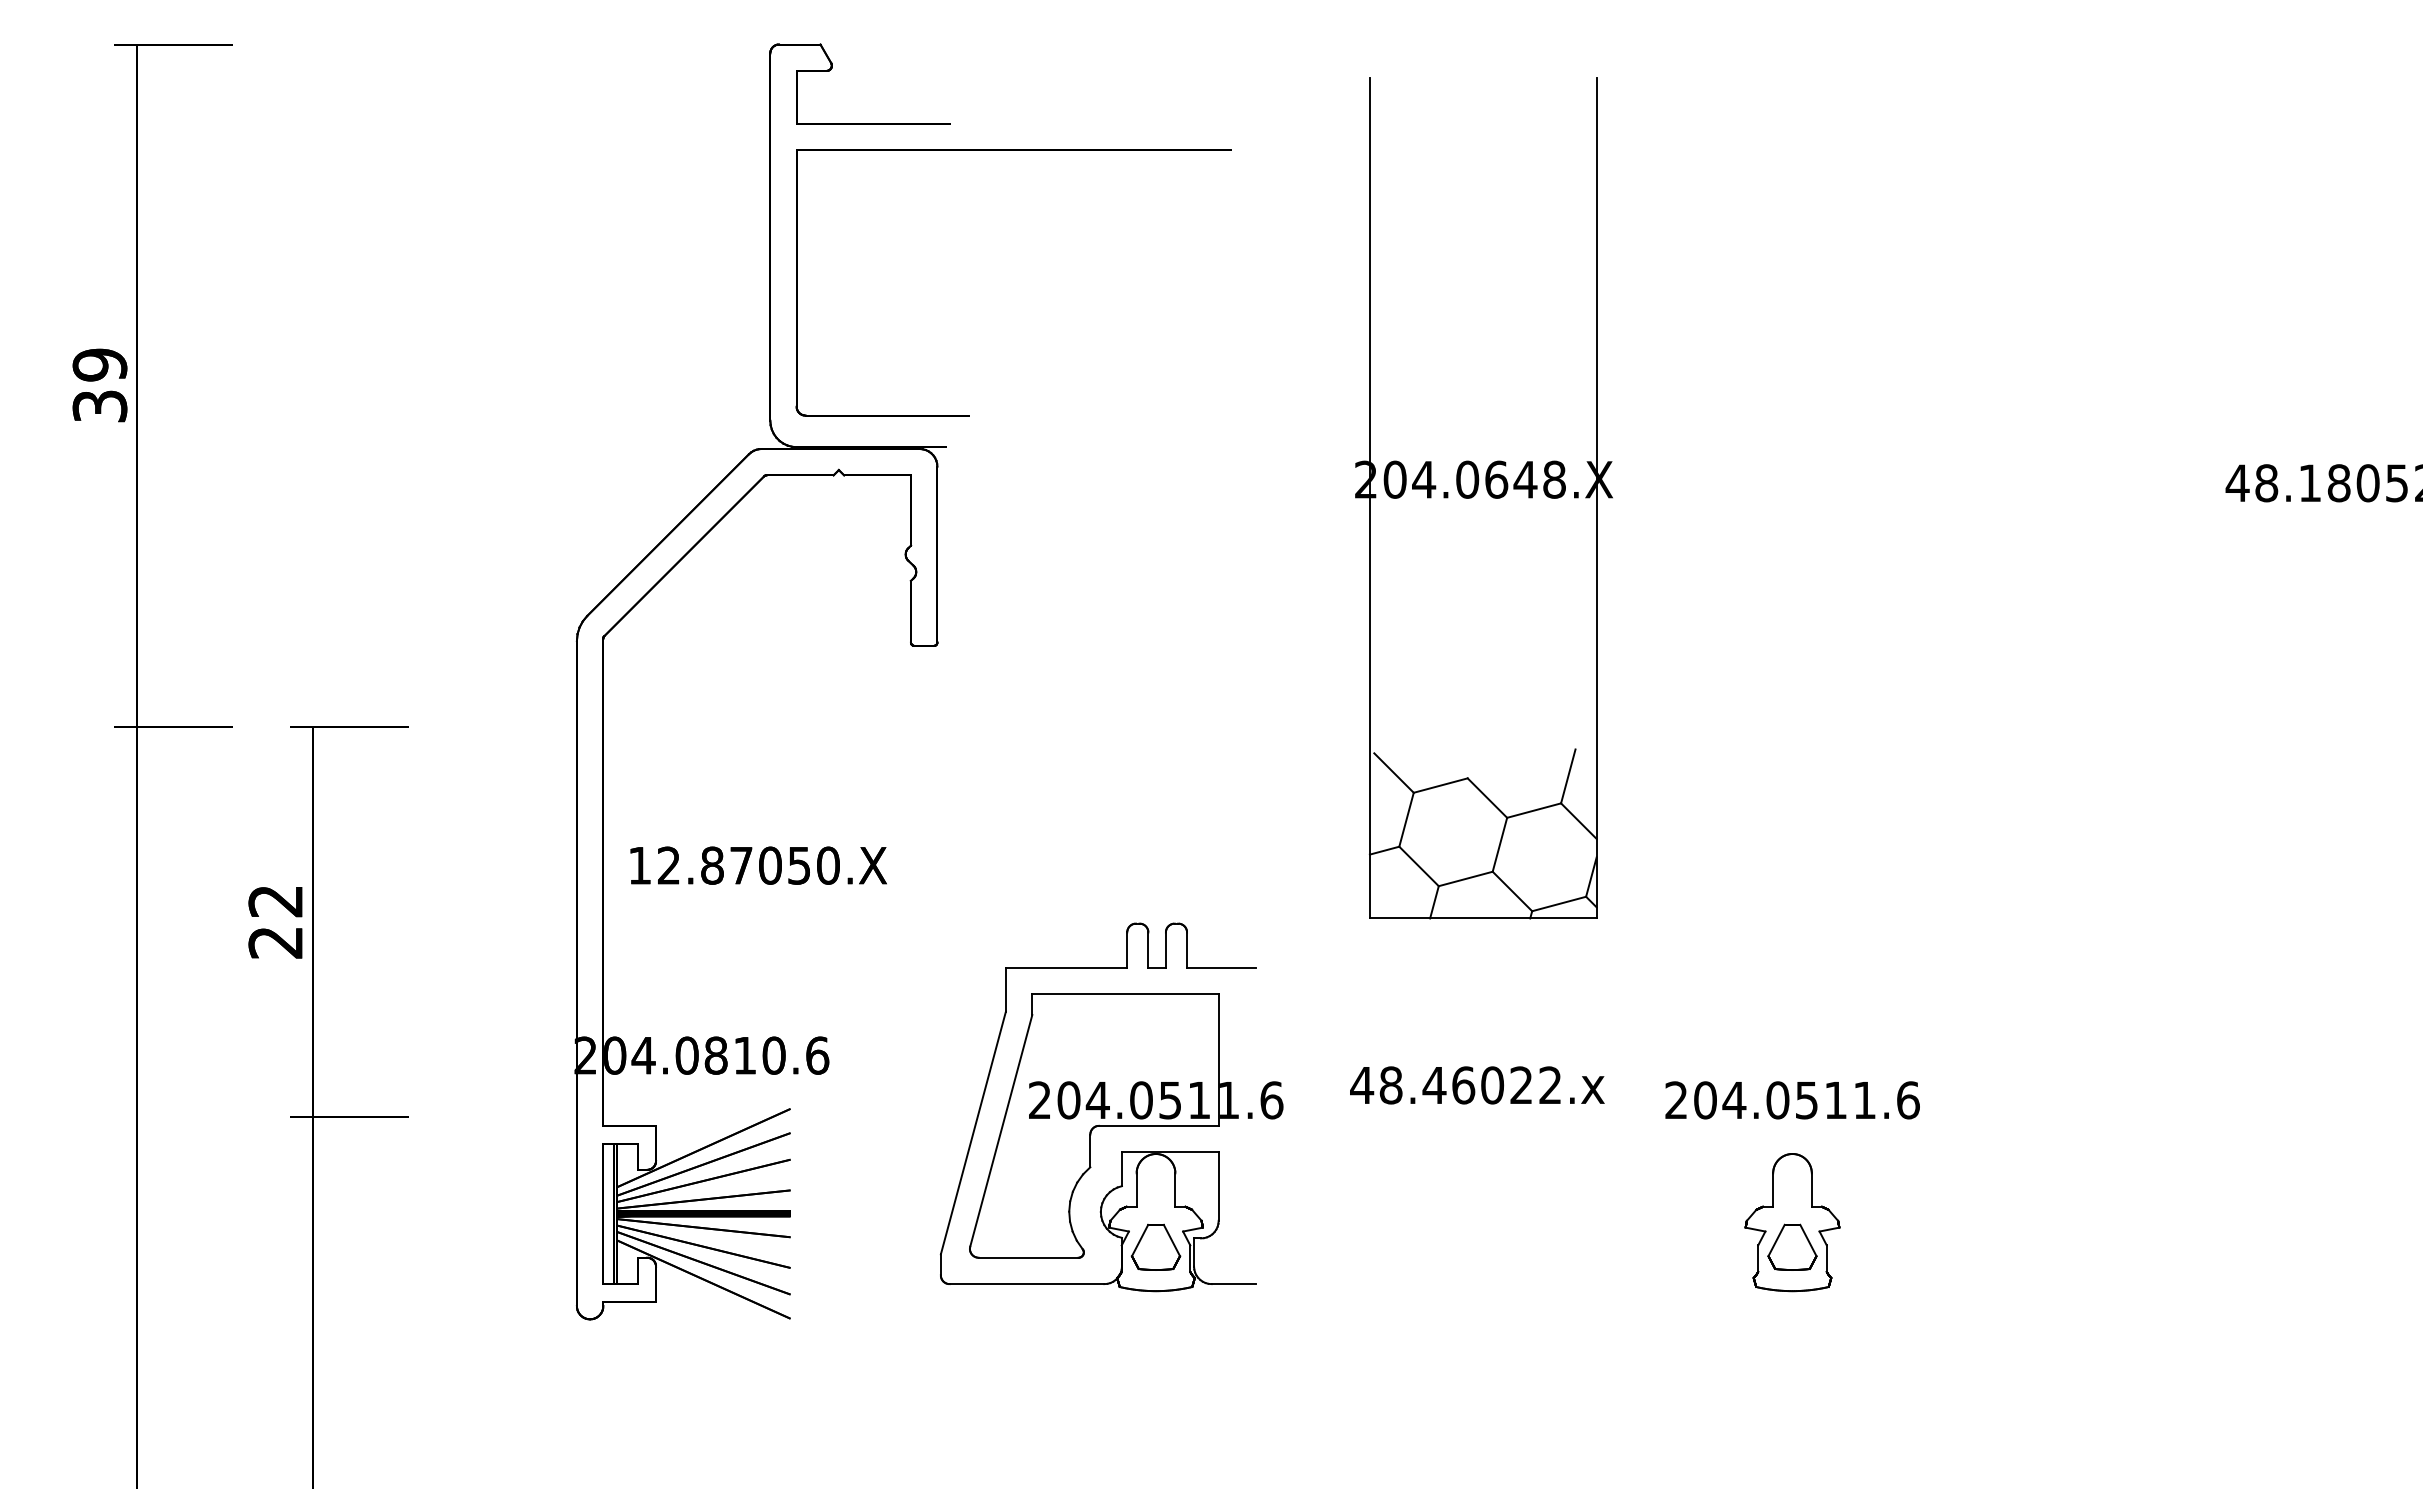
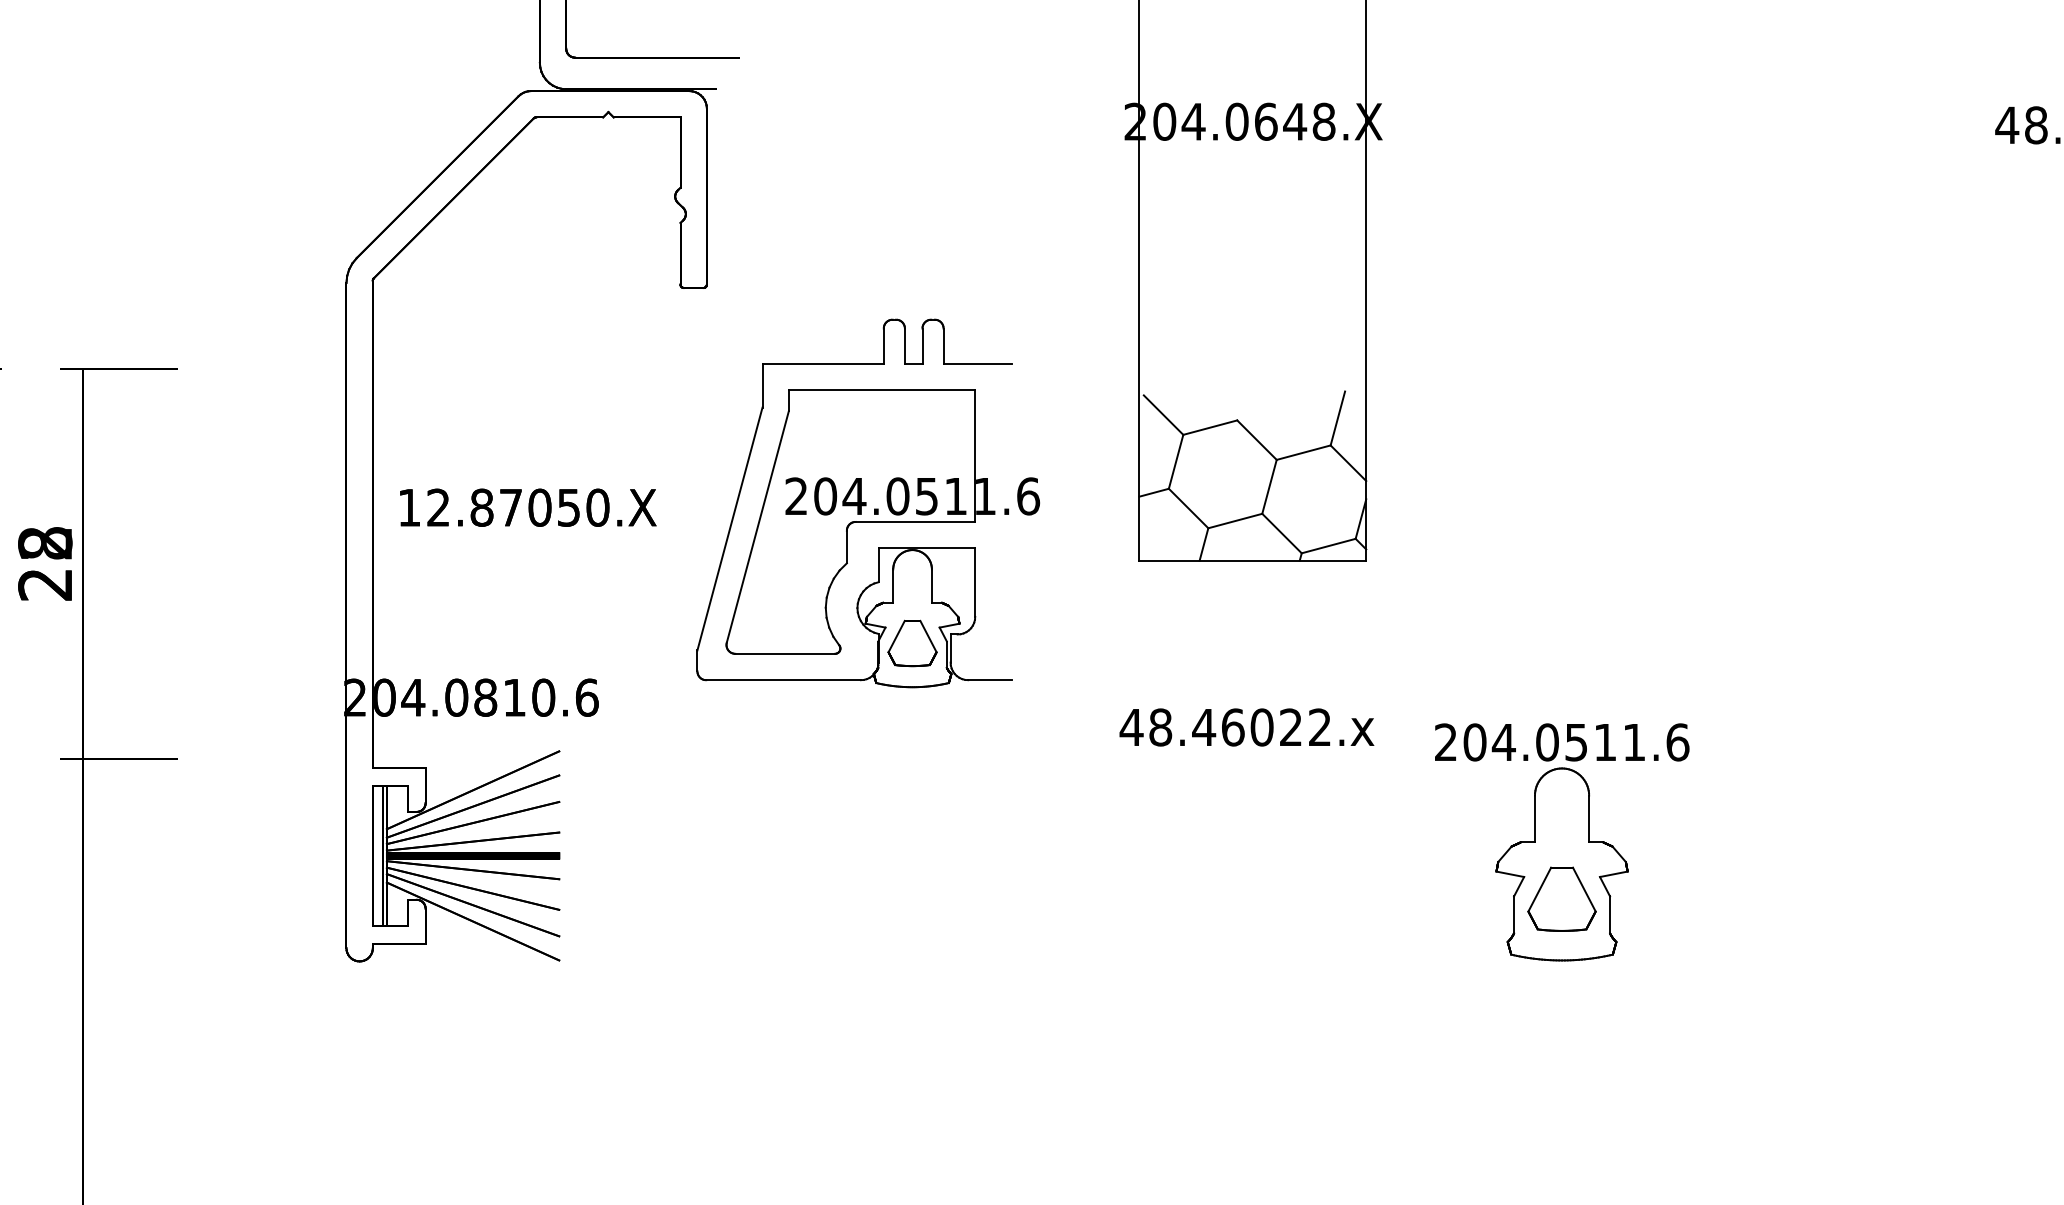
text: (275, 901) -> (45, 543), 22 -> 28
part: (1111, 1107) -> (868, 503), moved
part: (1792, 1222) -> (1562, 864), size x1.4

